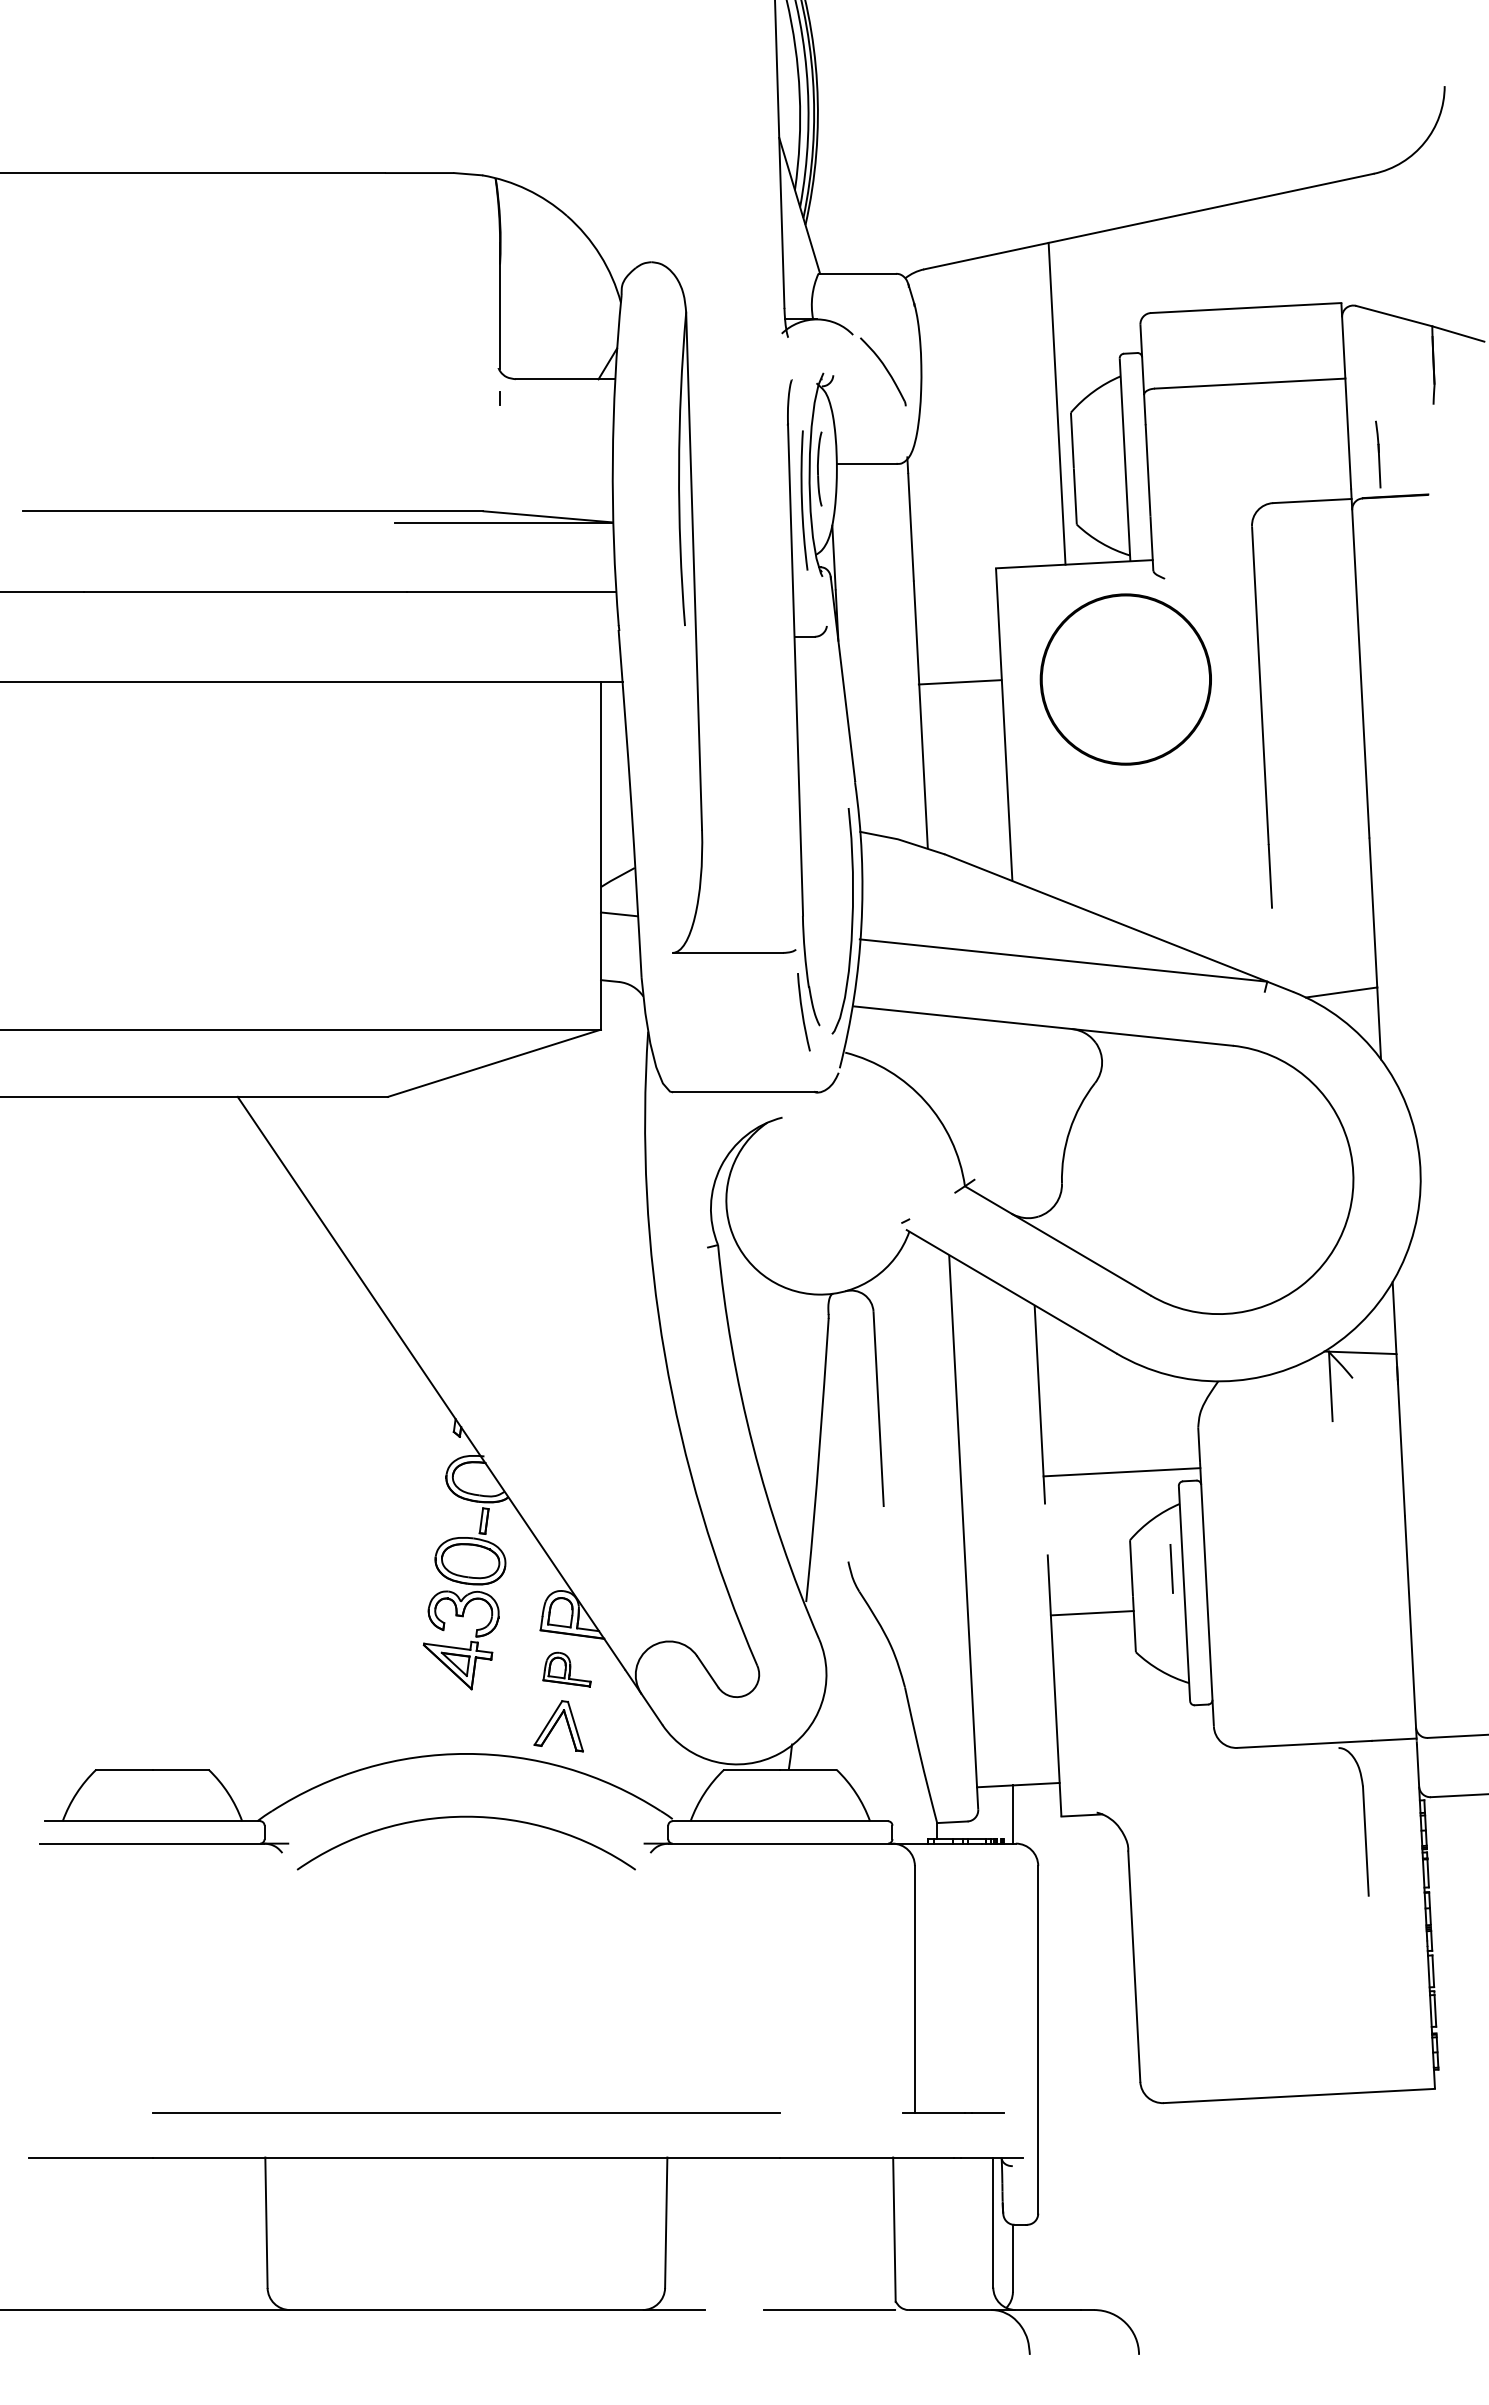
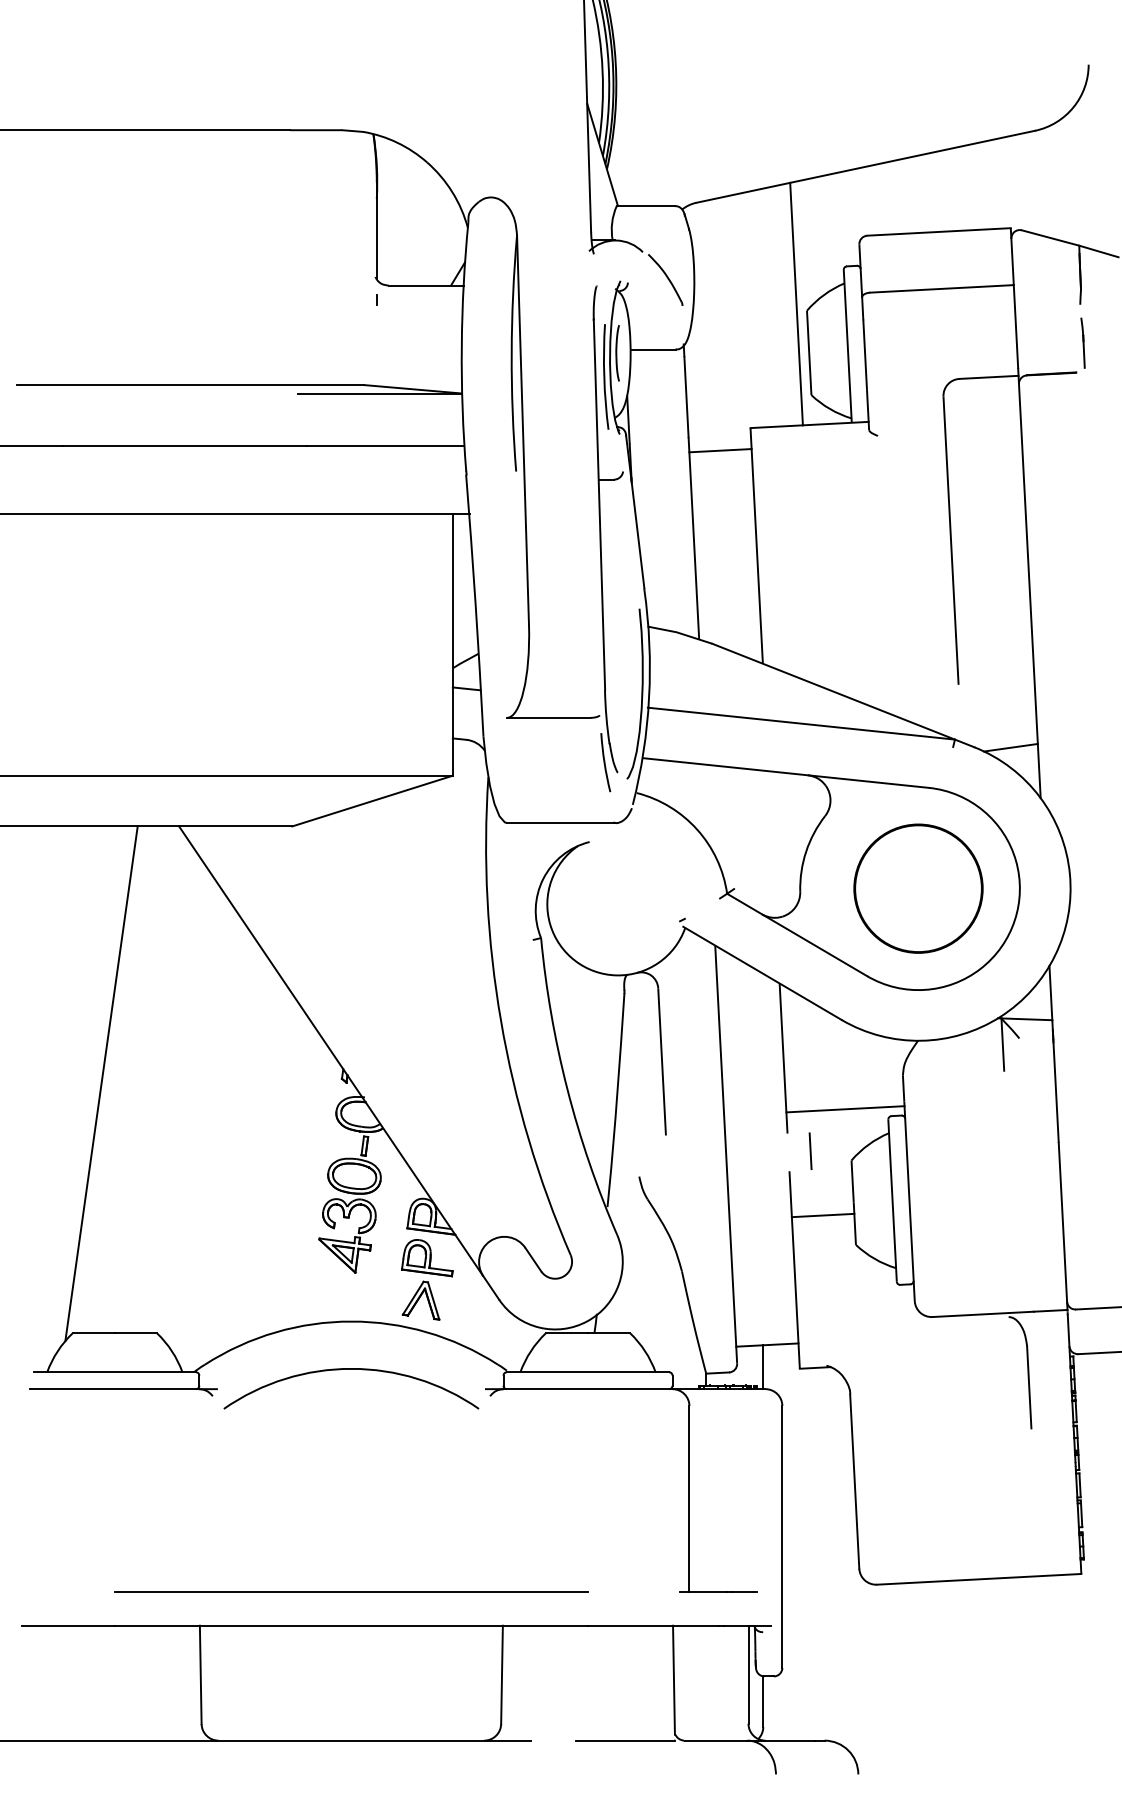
line: (1378, 454) -> (1083, 343), moved
part: (1125, 679) -> (918, 888), moved
line: (959, 682) -> (720, 450), moved
line: (134, 1437) -> (101, 1083), added
line: (1171, 1568) -> (810, 1150), moved
part: (566, 1669) -> (426, 1257), size x1.43

